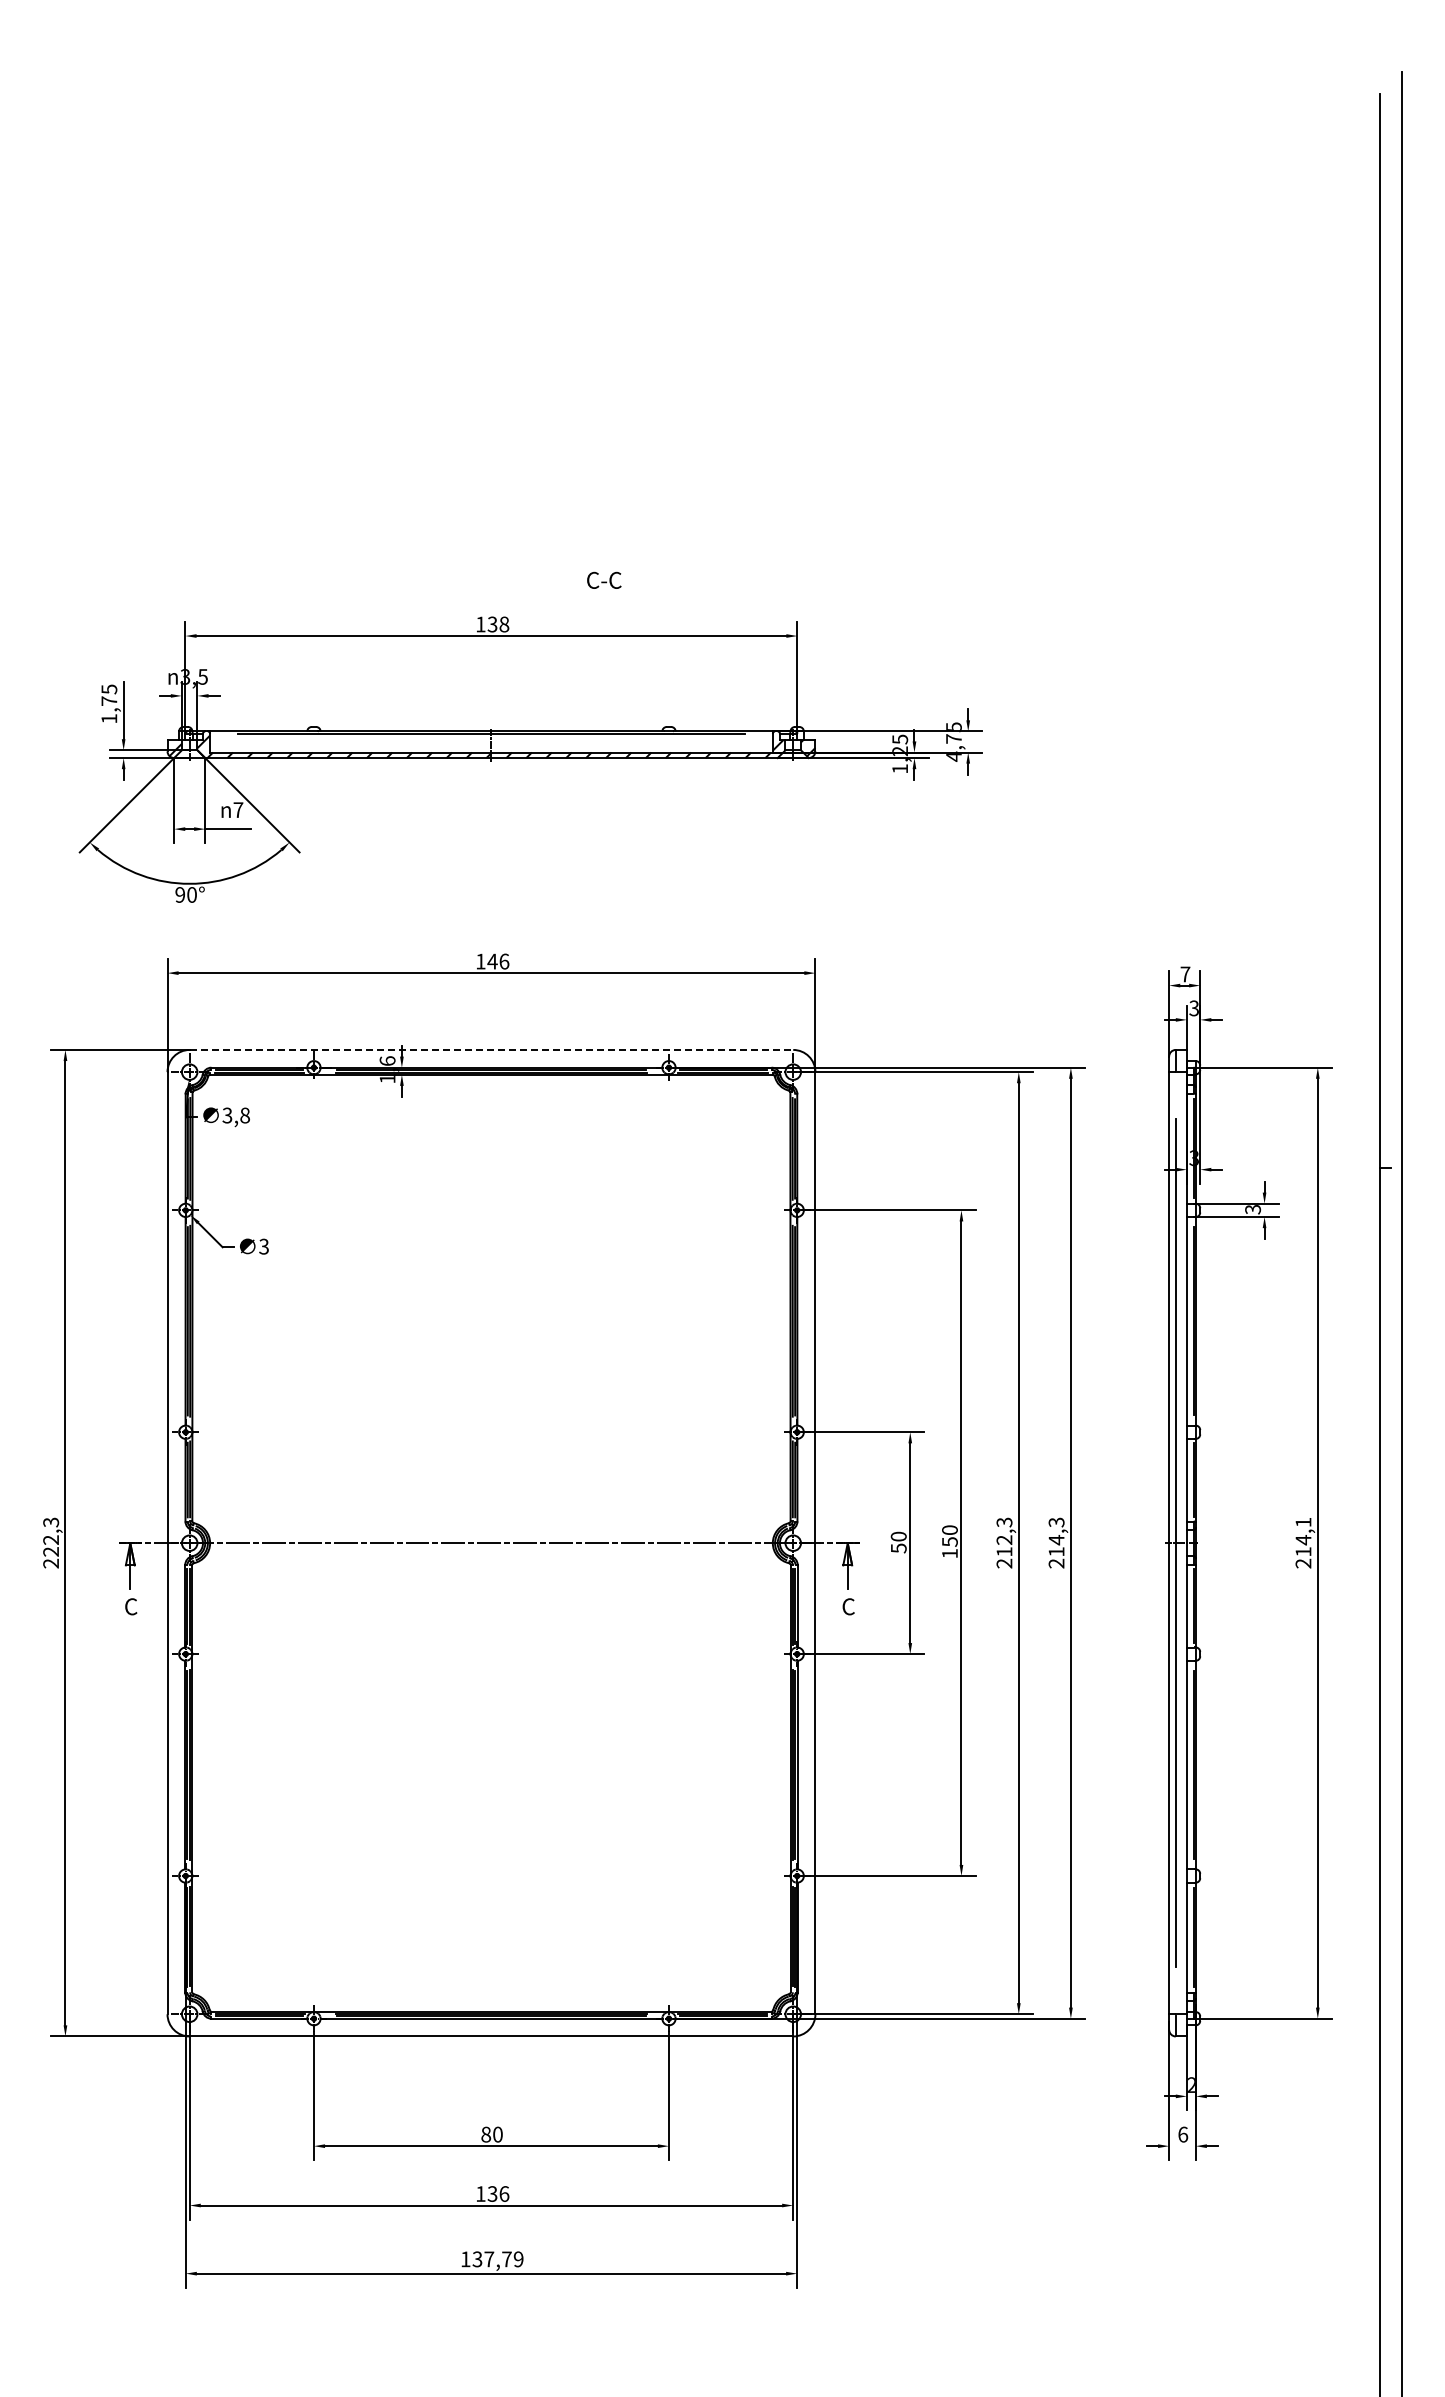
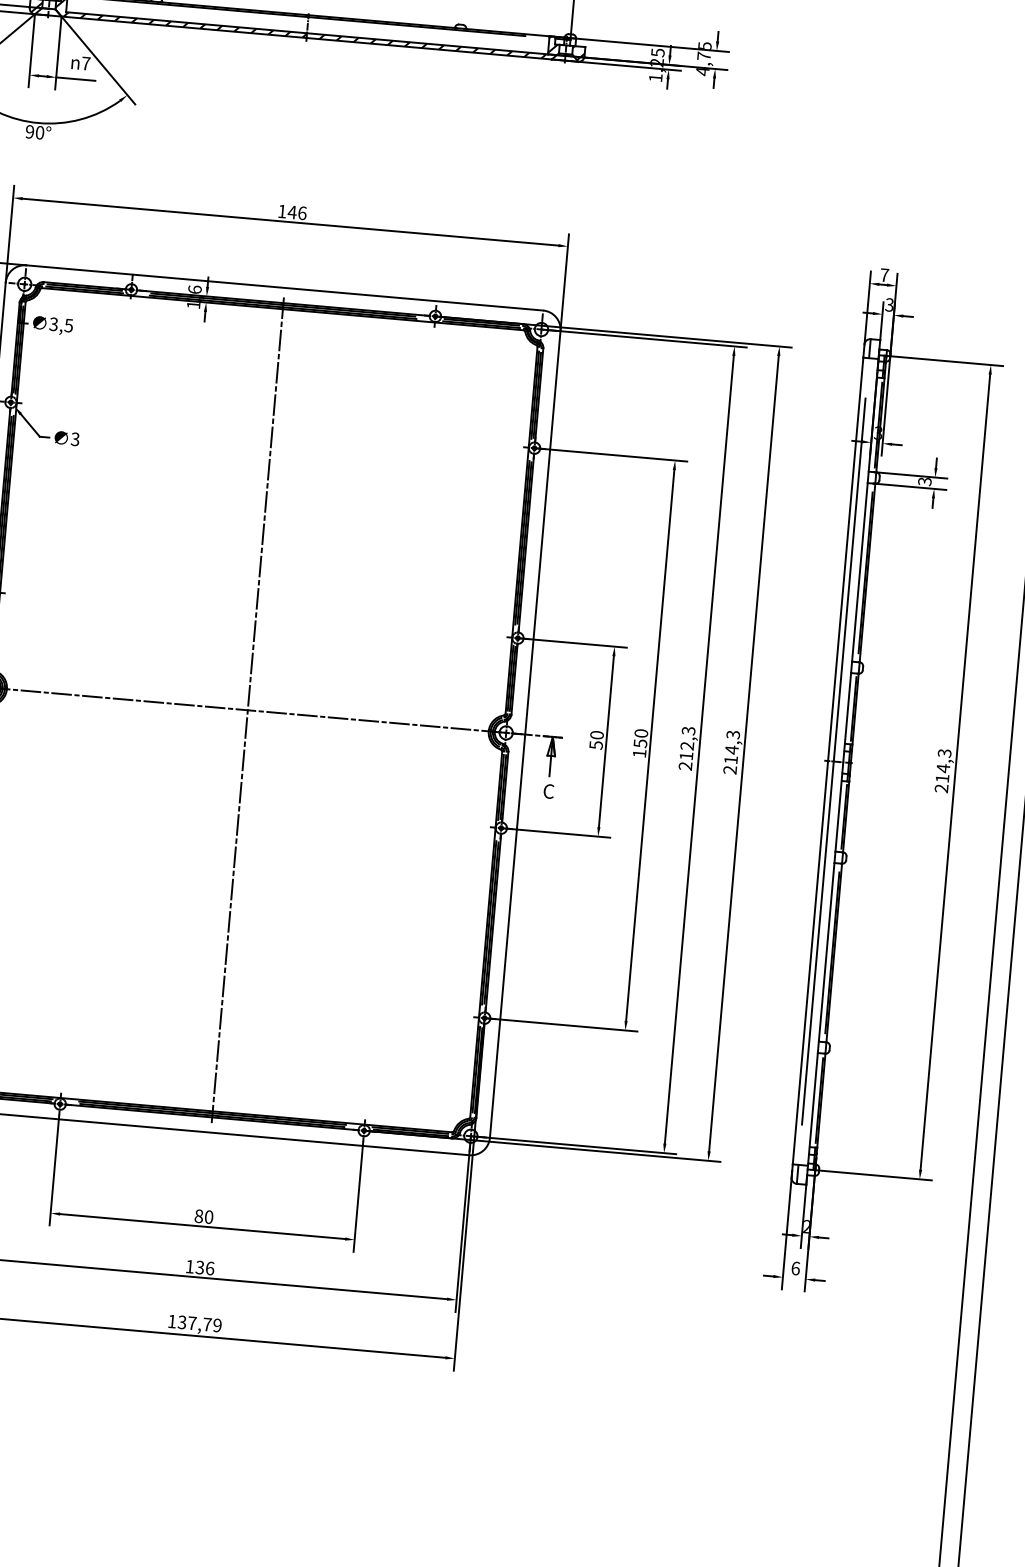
line: (491, 1049) -> (284, 287), dashed -> solid
text: (245, 1115) -> (69, 325), 3,8 -> 3,5
text: (1303, 1522) -> (944, 753), 214,1 -> 214,3
line: (491, 1543) -> (247, 710), added

